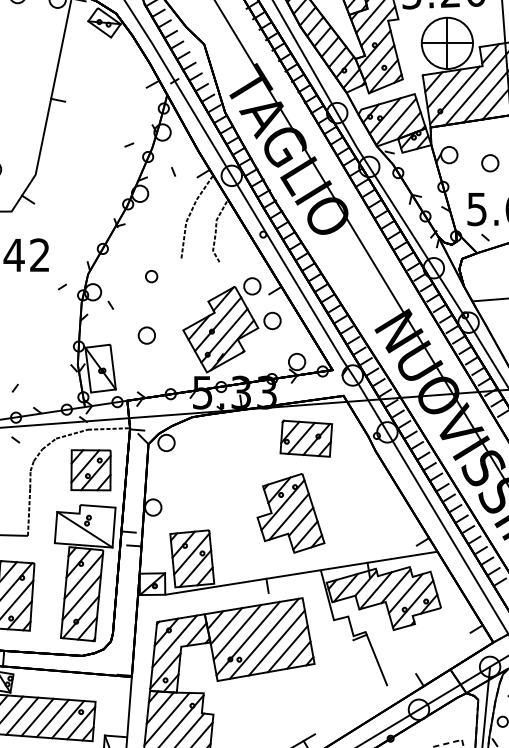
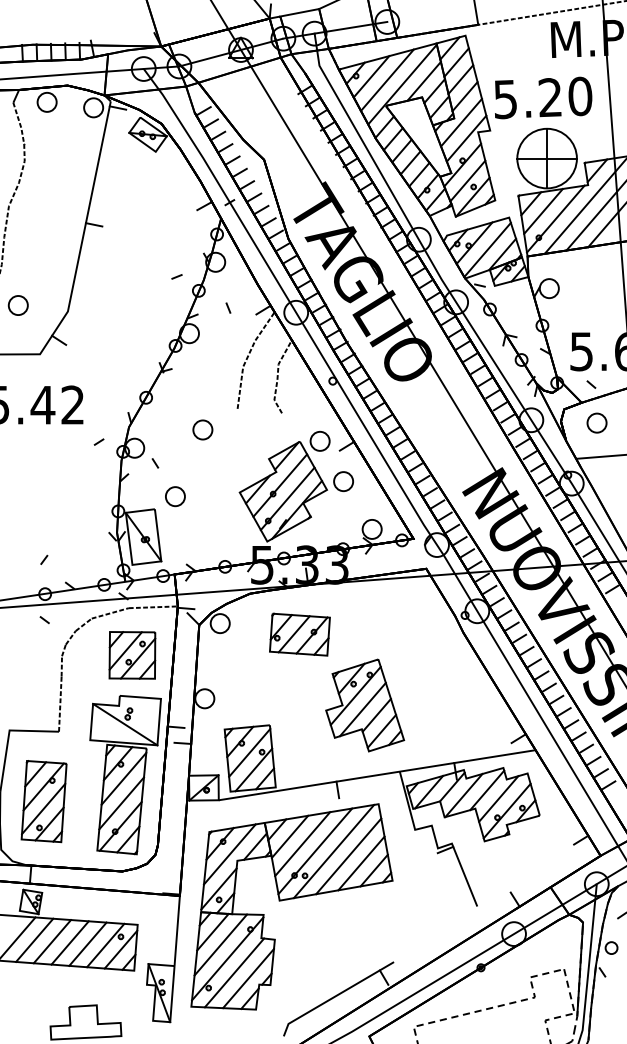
part: (489, 162) -> (596, 422), moved
part: (151, 276) -> (202, 429), size x1.43
part: (146, 335) -> (175, 496), moved
part: (305, 438) -> (299, 634), moved

